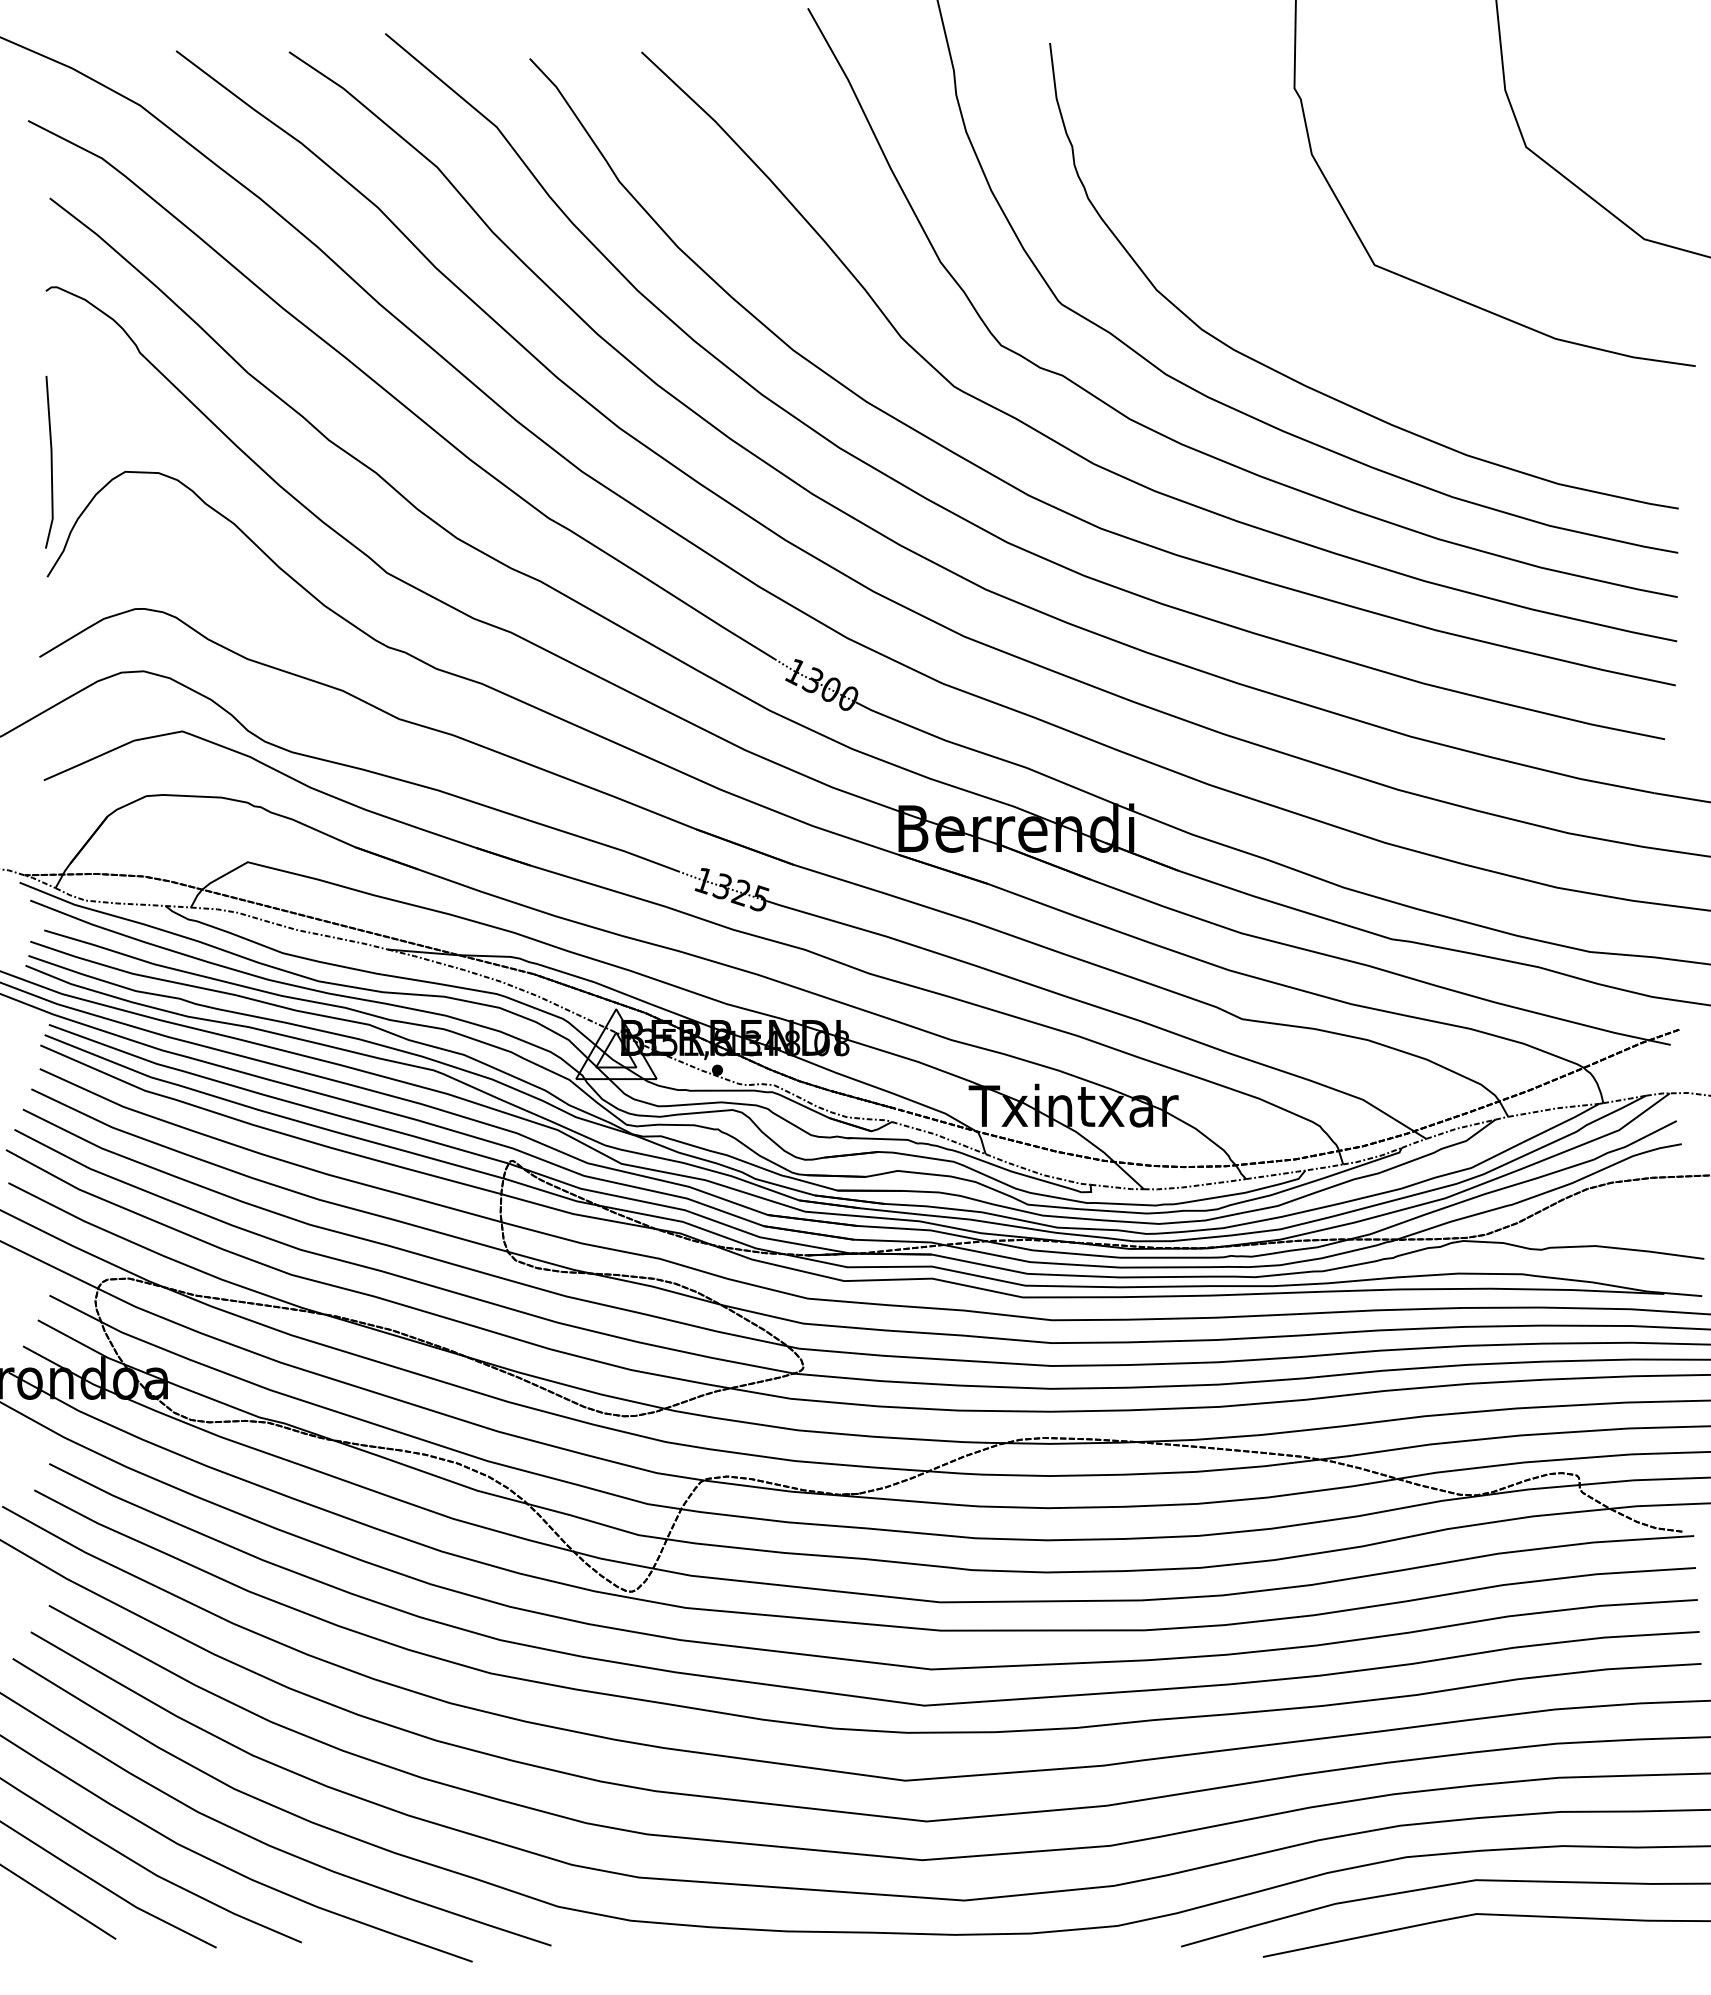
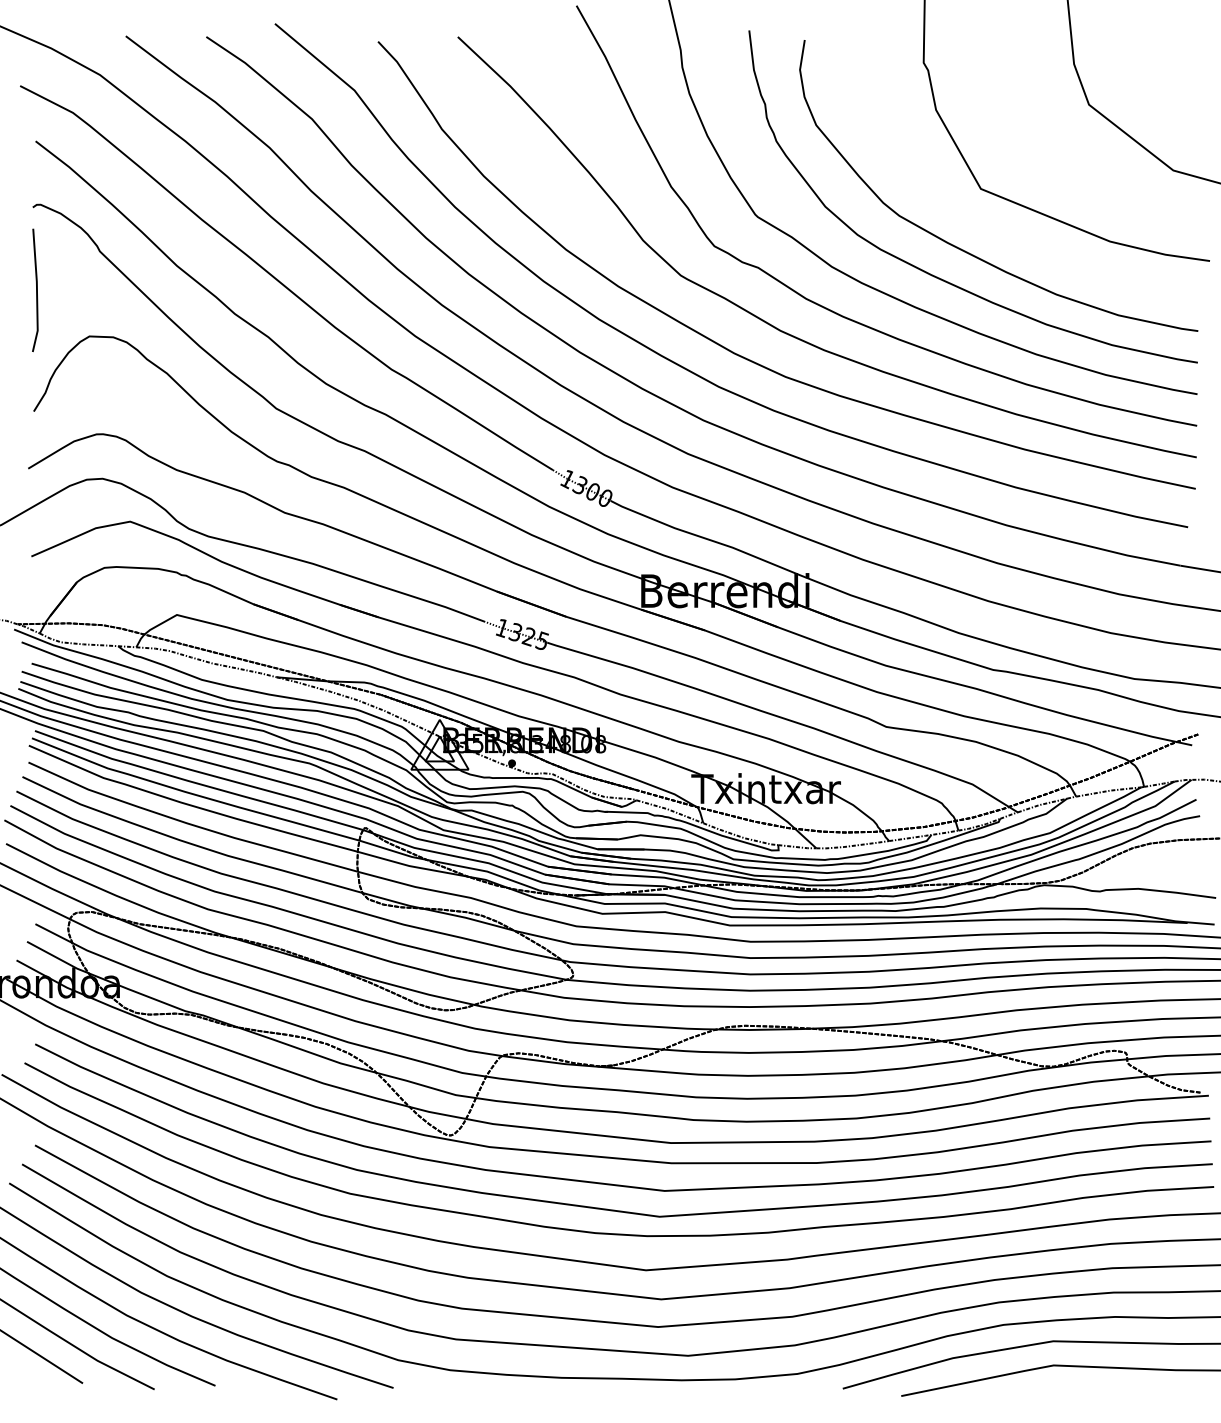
curve: (1354, 352) -> (966, 251), added
line: (50, 462) -> (36, 290), moved

